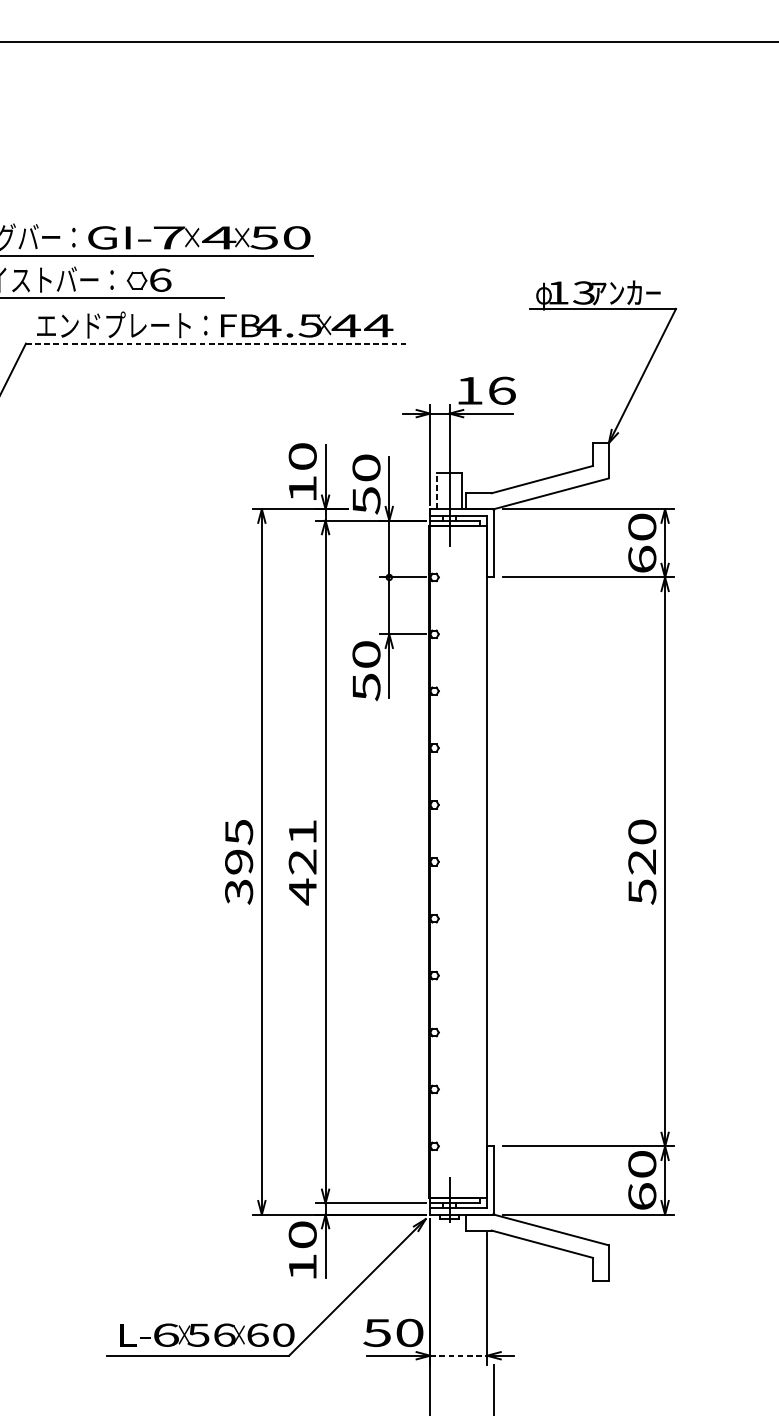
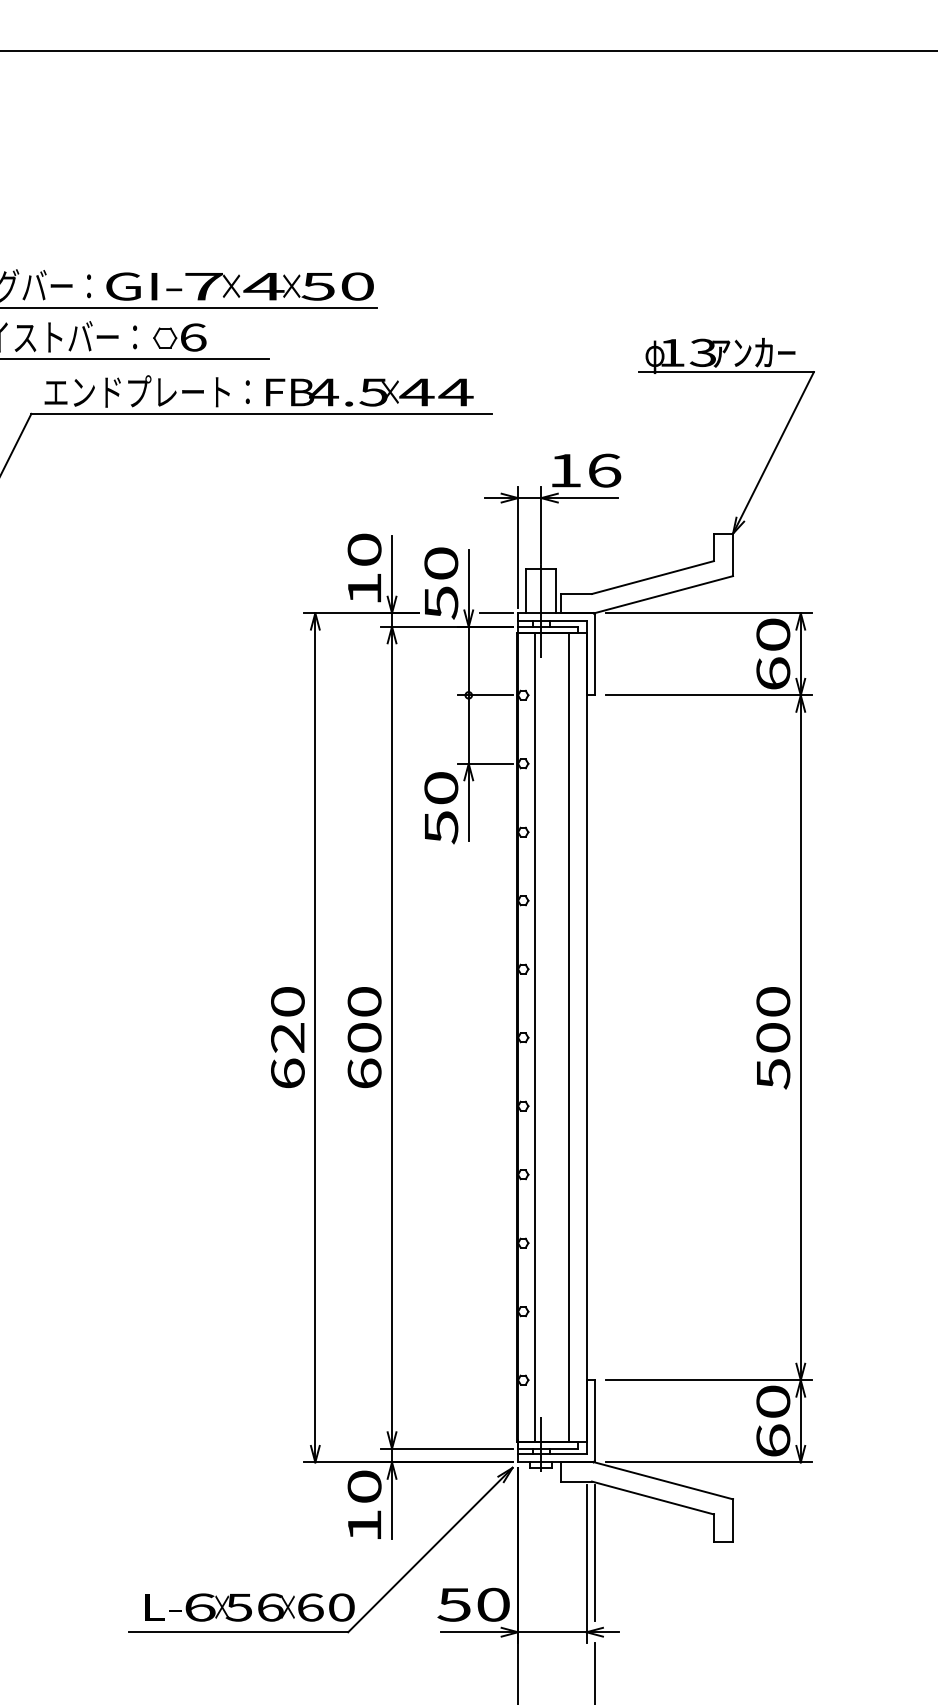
line: (217, 343) -> (262, 413), dashed -> solid
line: (437, 491) -> (526, 591), dashed -> solid
line: (411, 509) -> (495, 613), added
line: (444, 861) -> (535, 1037), added
line: (472, 861) -> (569, 1037), added
text: (642, 861) -> (773, 1037), 520 -> 500
text: (238, 862) -> (287, 1038), 395 -> 620
text: (302, 862) -> (364, 1038), 421 -> 600
line: (493, 1289) -> (594, 1552), added
line: (458, 1355) -> (552, 1632), dashed -> solid

